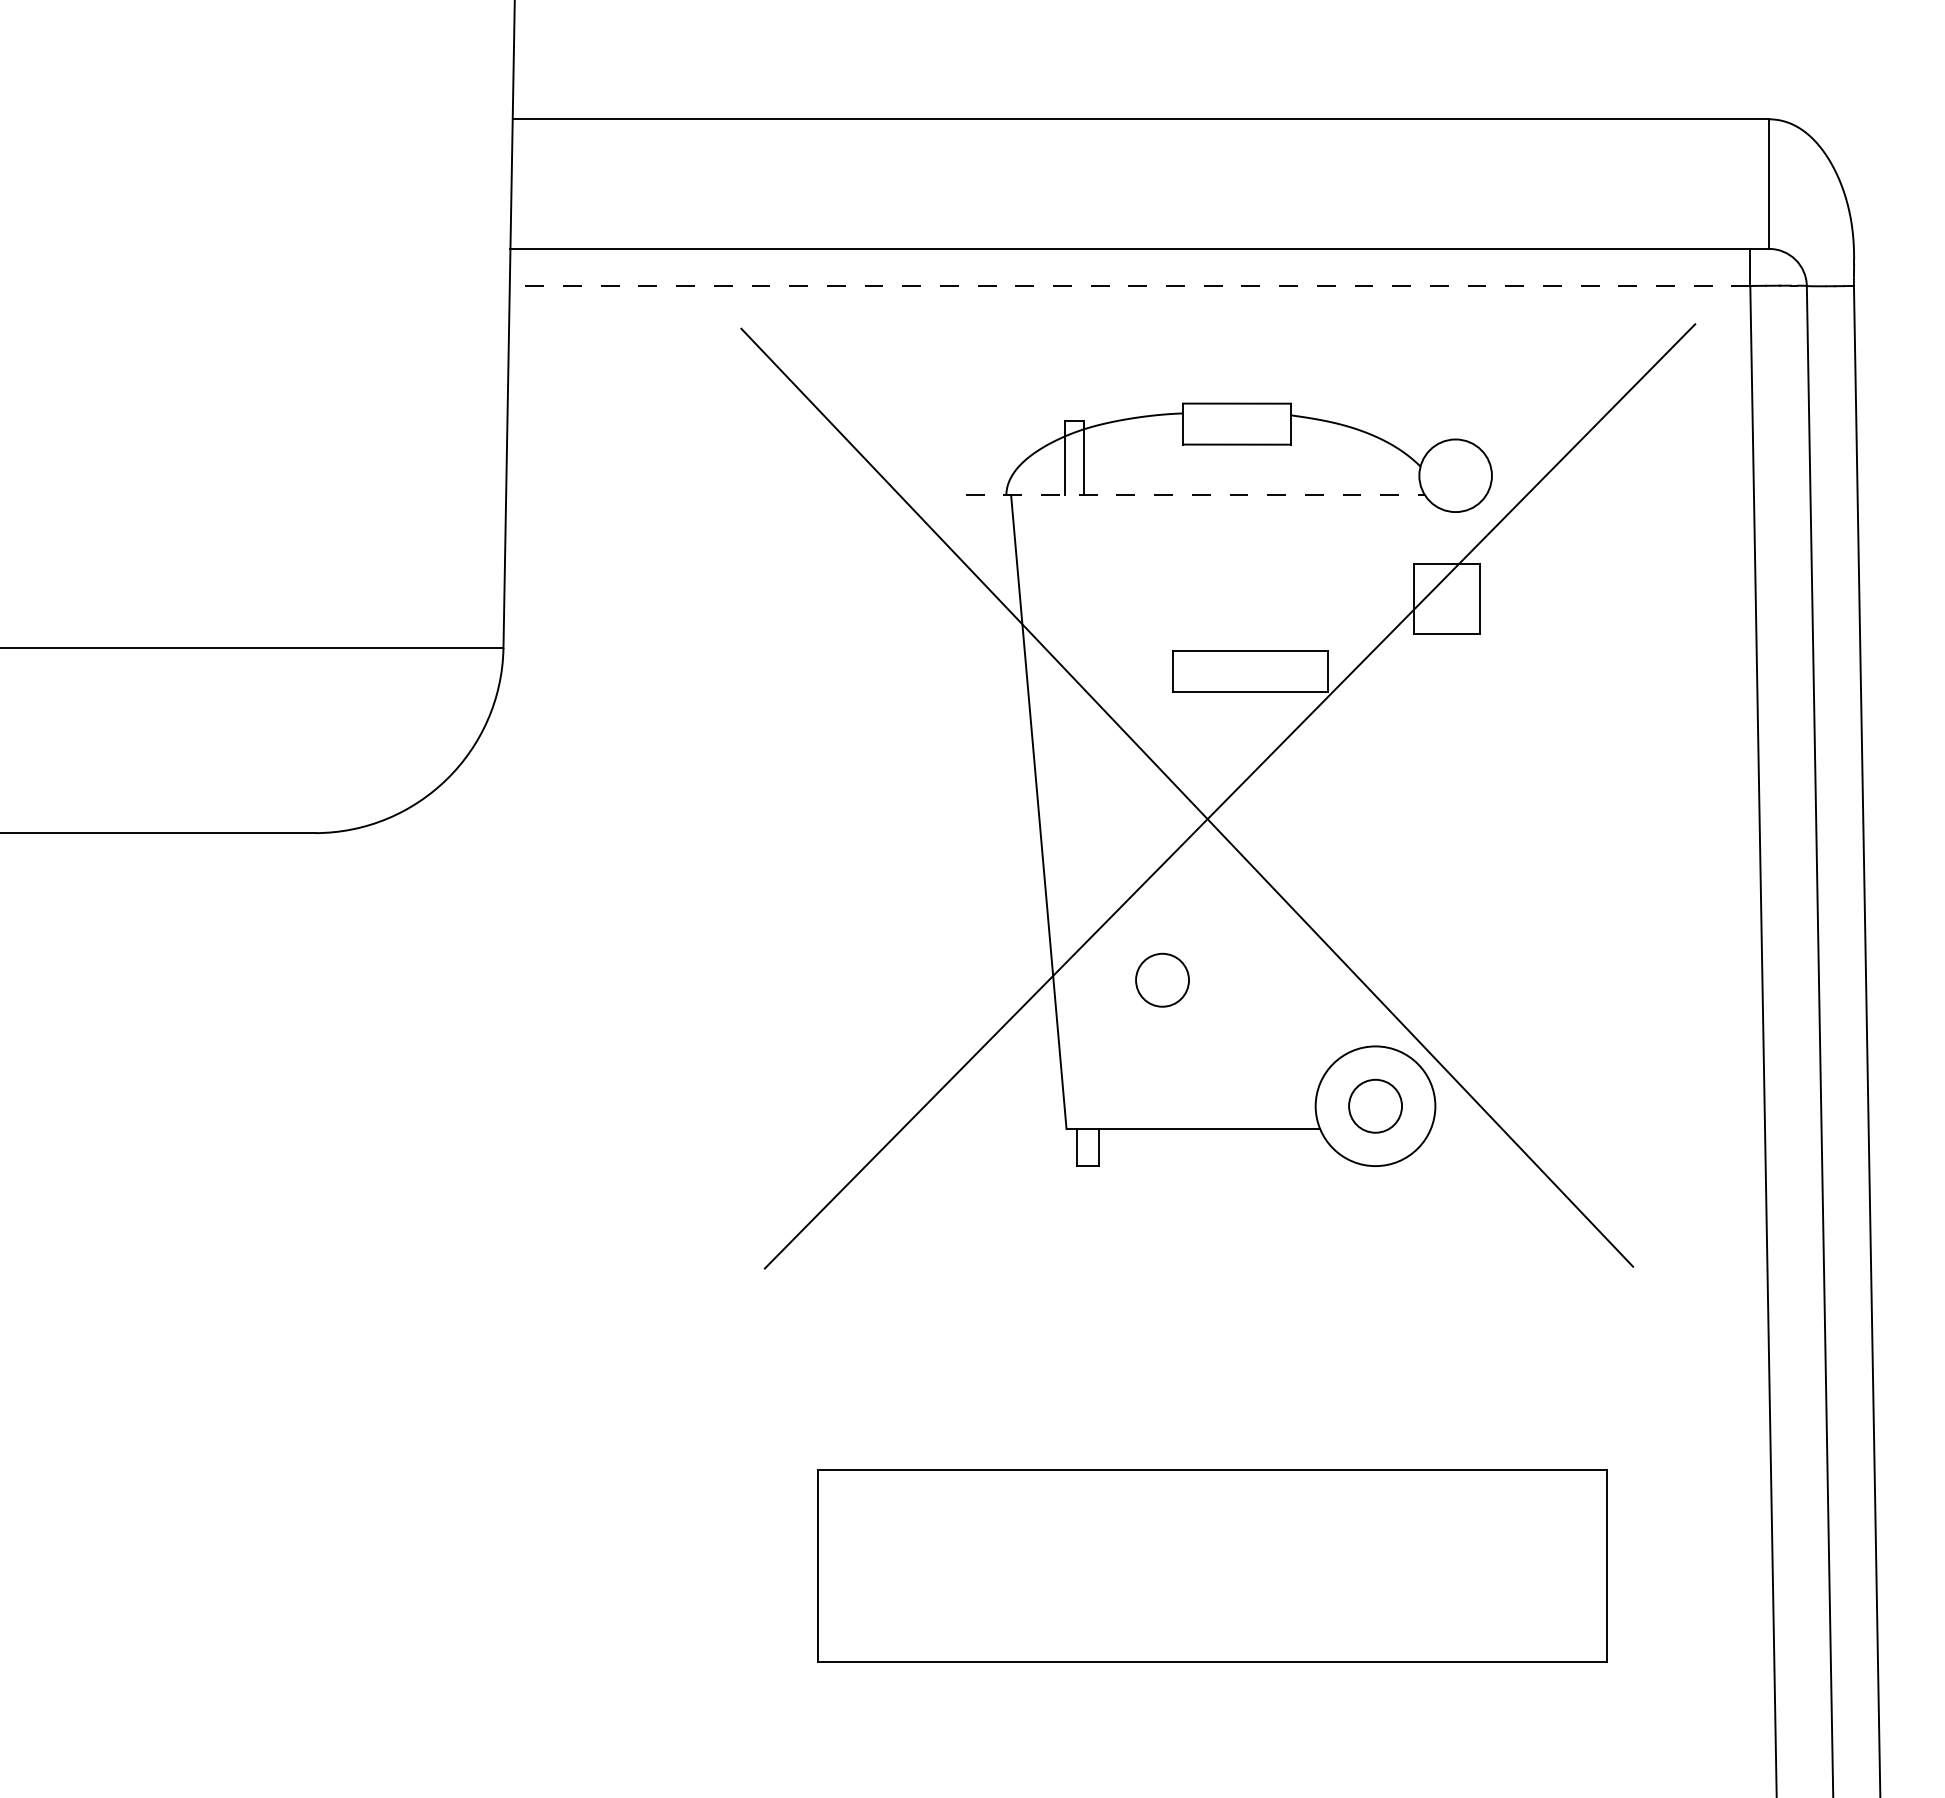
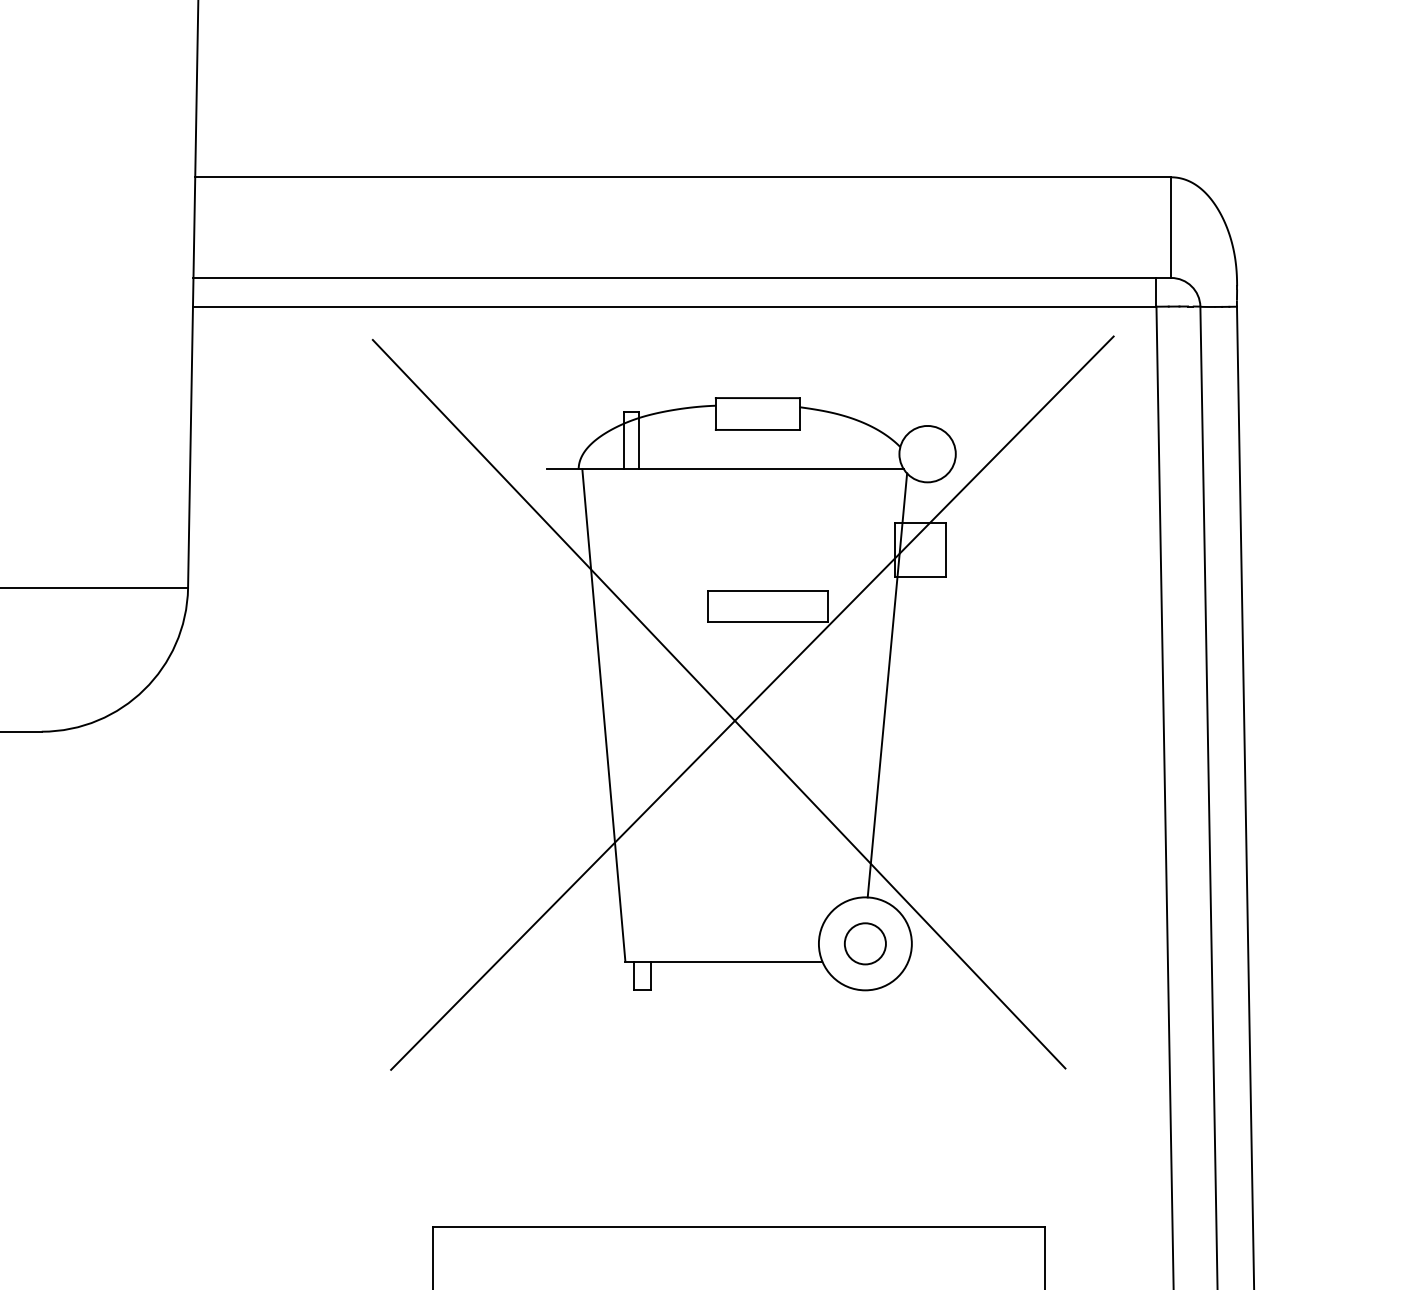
line: (1129, 285) -> (674, 306), dashed -> solid
line: (1195, 495) -> (725, 469), dashed -> solid
line: (1403, 773) -> (887, 685), added
part: (1162, 979) -> (699, 845), removed

